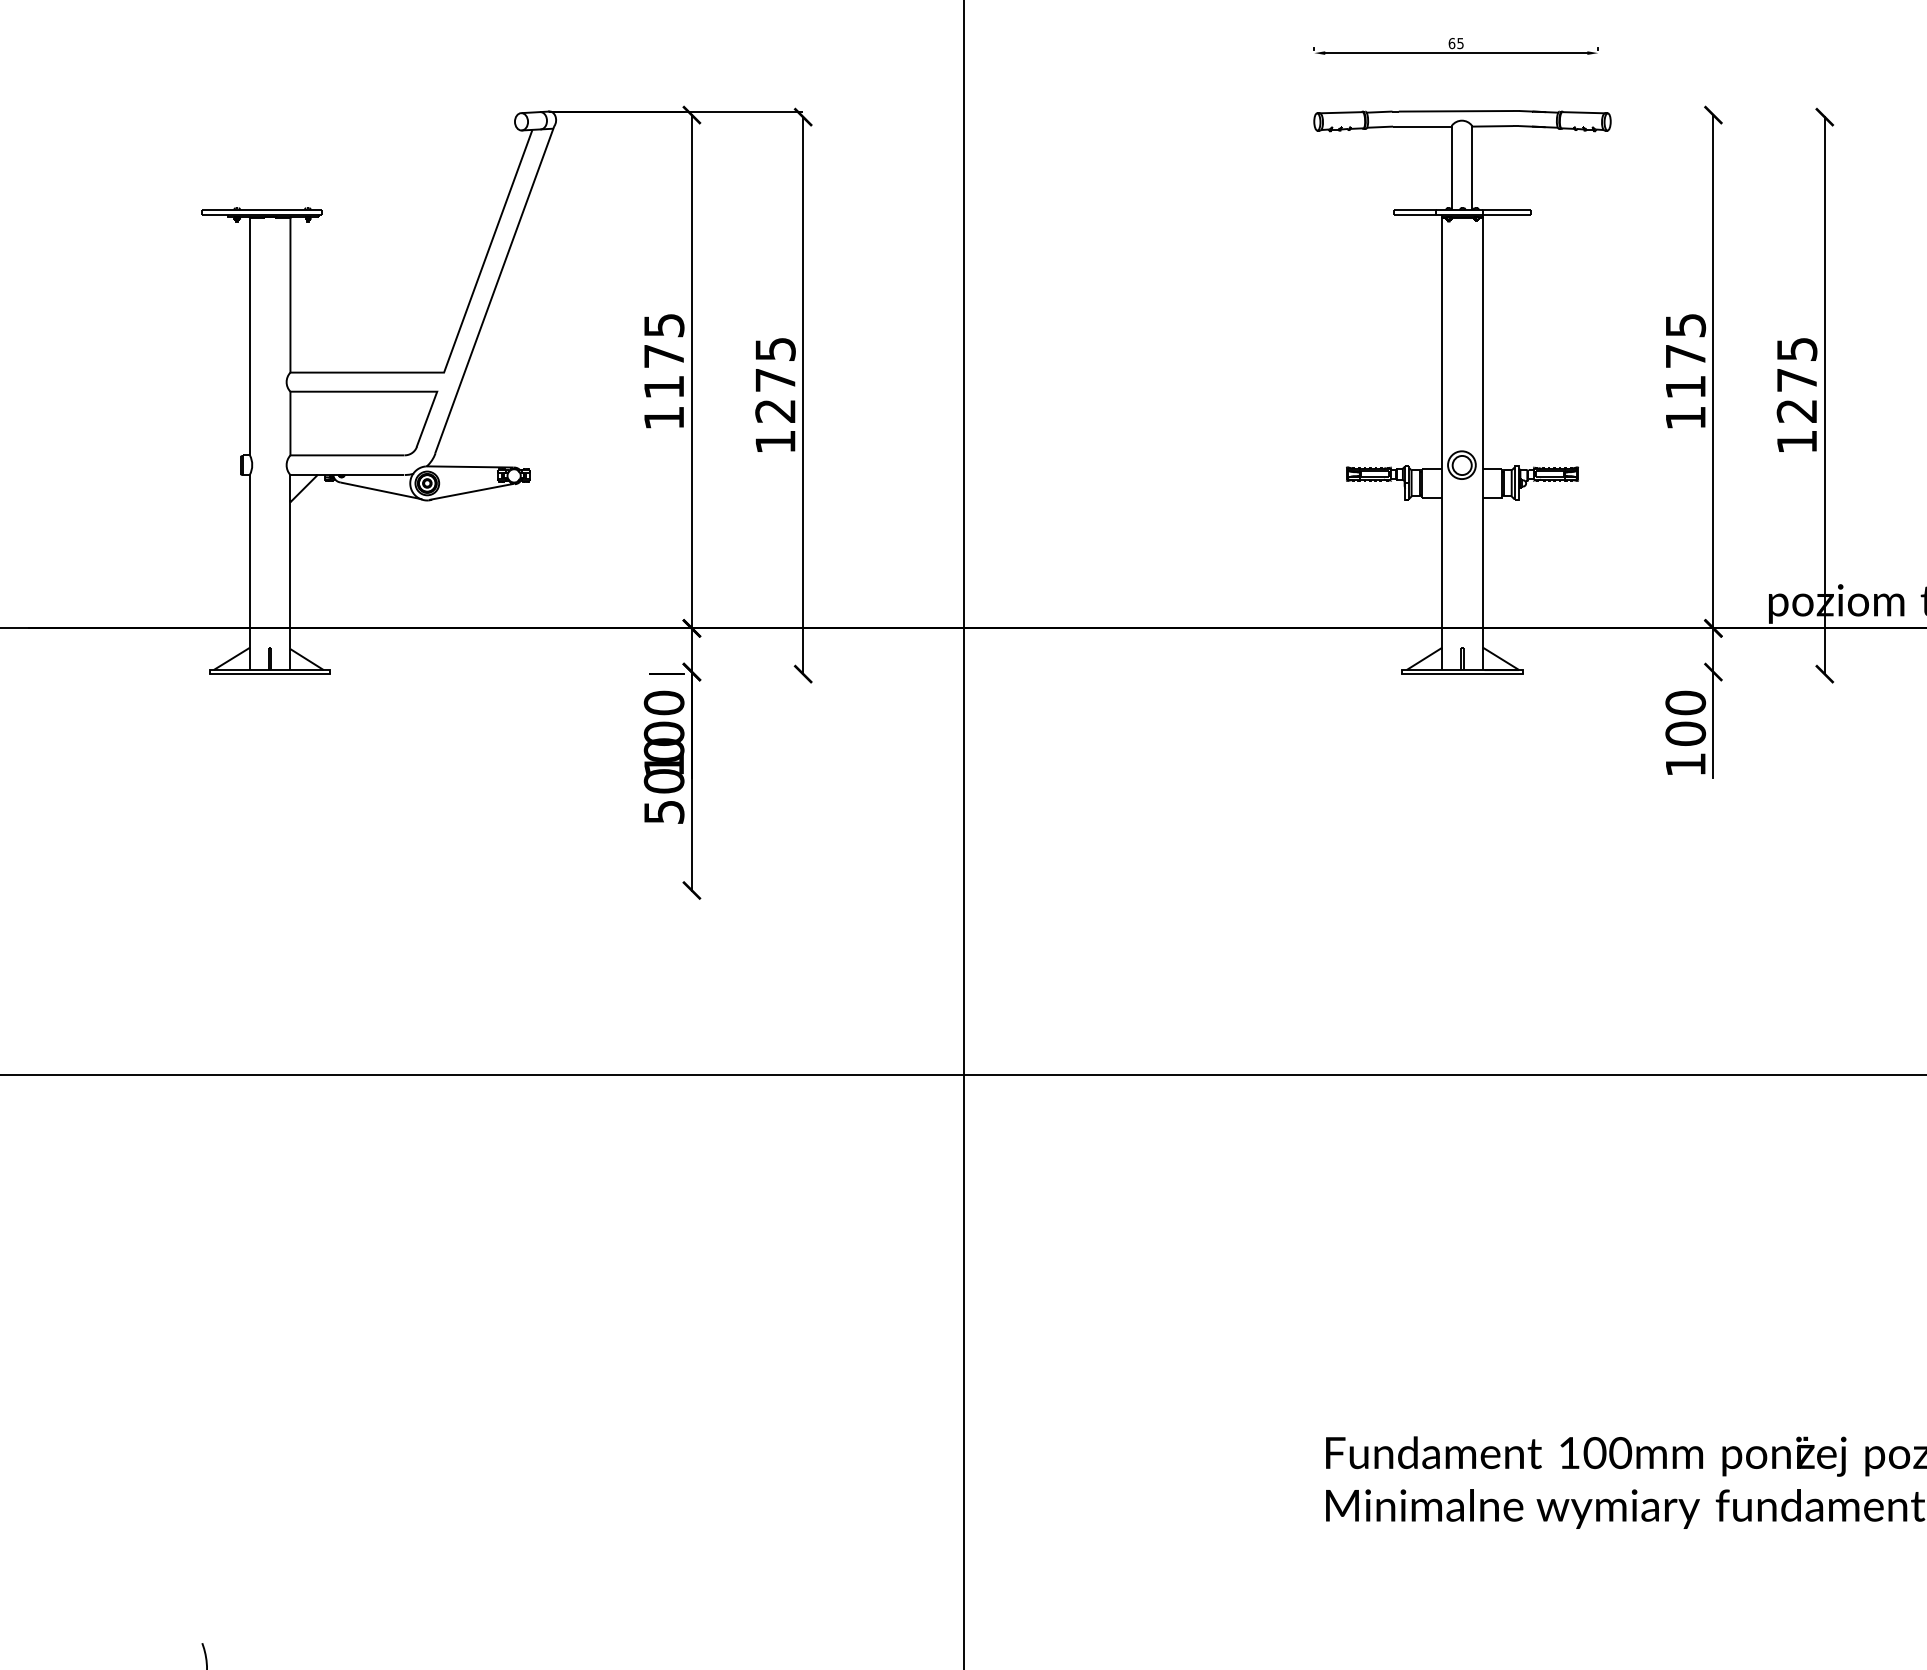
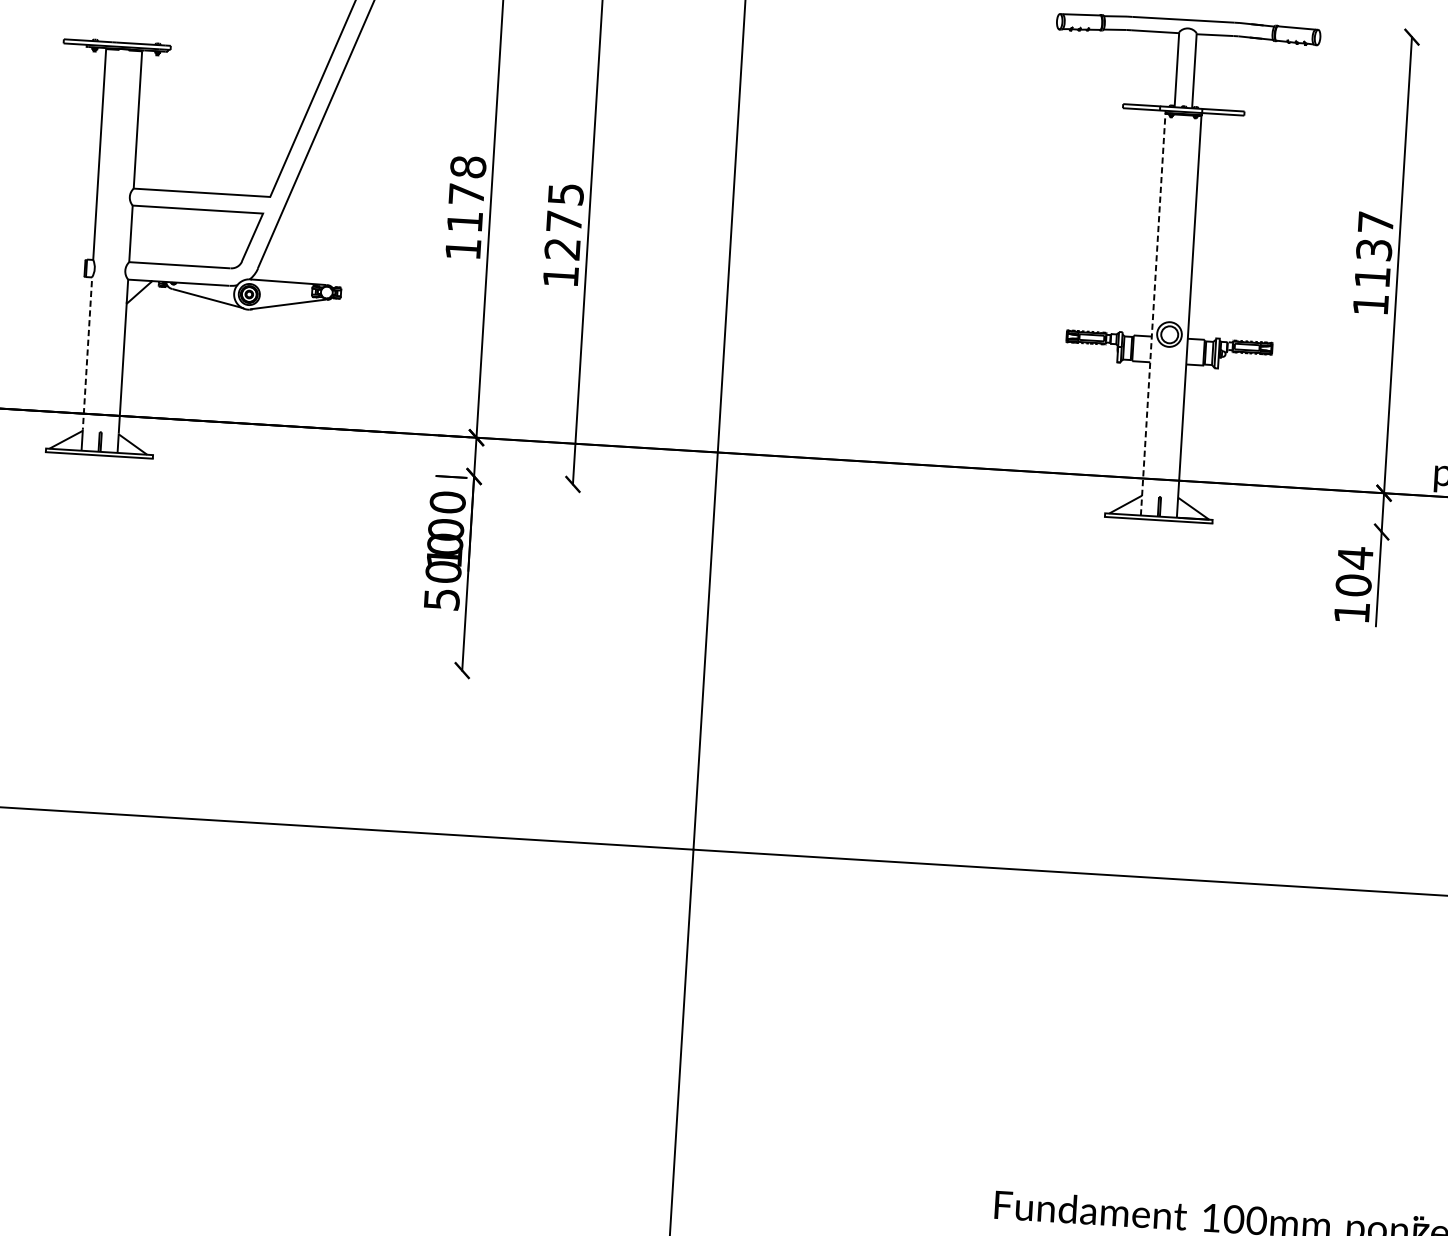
text: (663, 325) -> (467, 167), 1175 -> 1178
text: (1685, 340) -> (1374, 235), 1175 -> 1137
line: (1442, 443) -> (1153, 314), solid -> dashed
line: (249, 556) -> (87, 349), solid -> dashed
text: (1685, 702) -> (1355, 557), 100 -> 104

